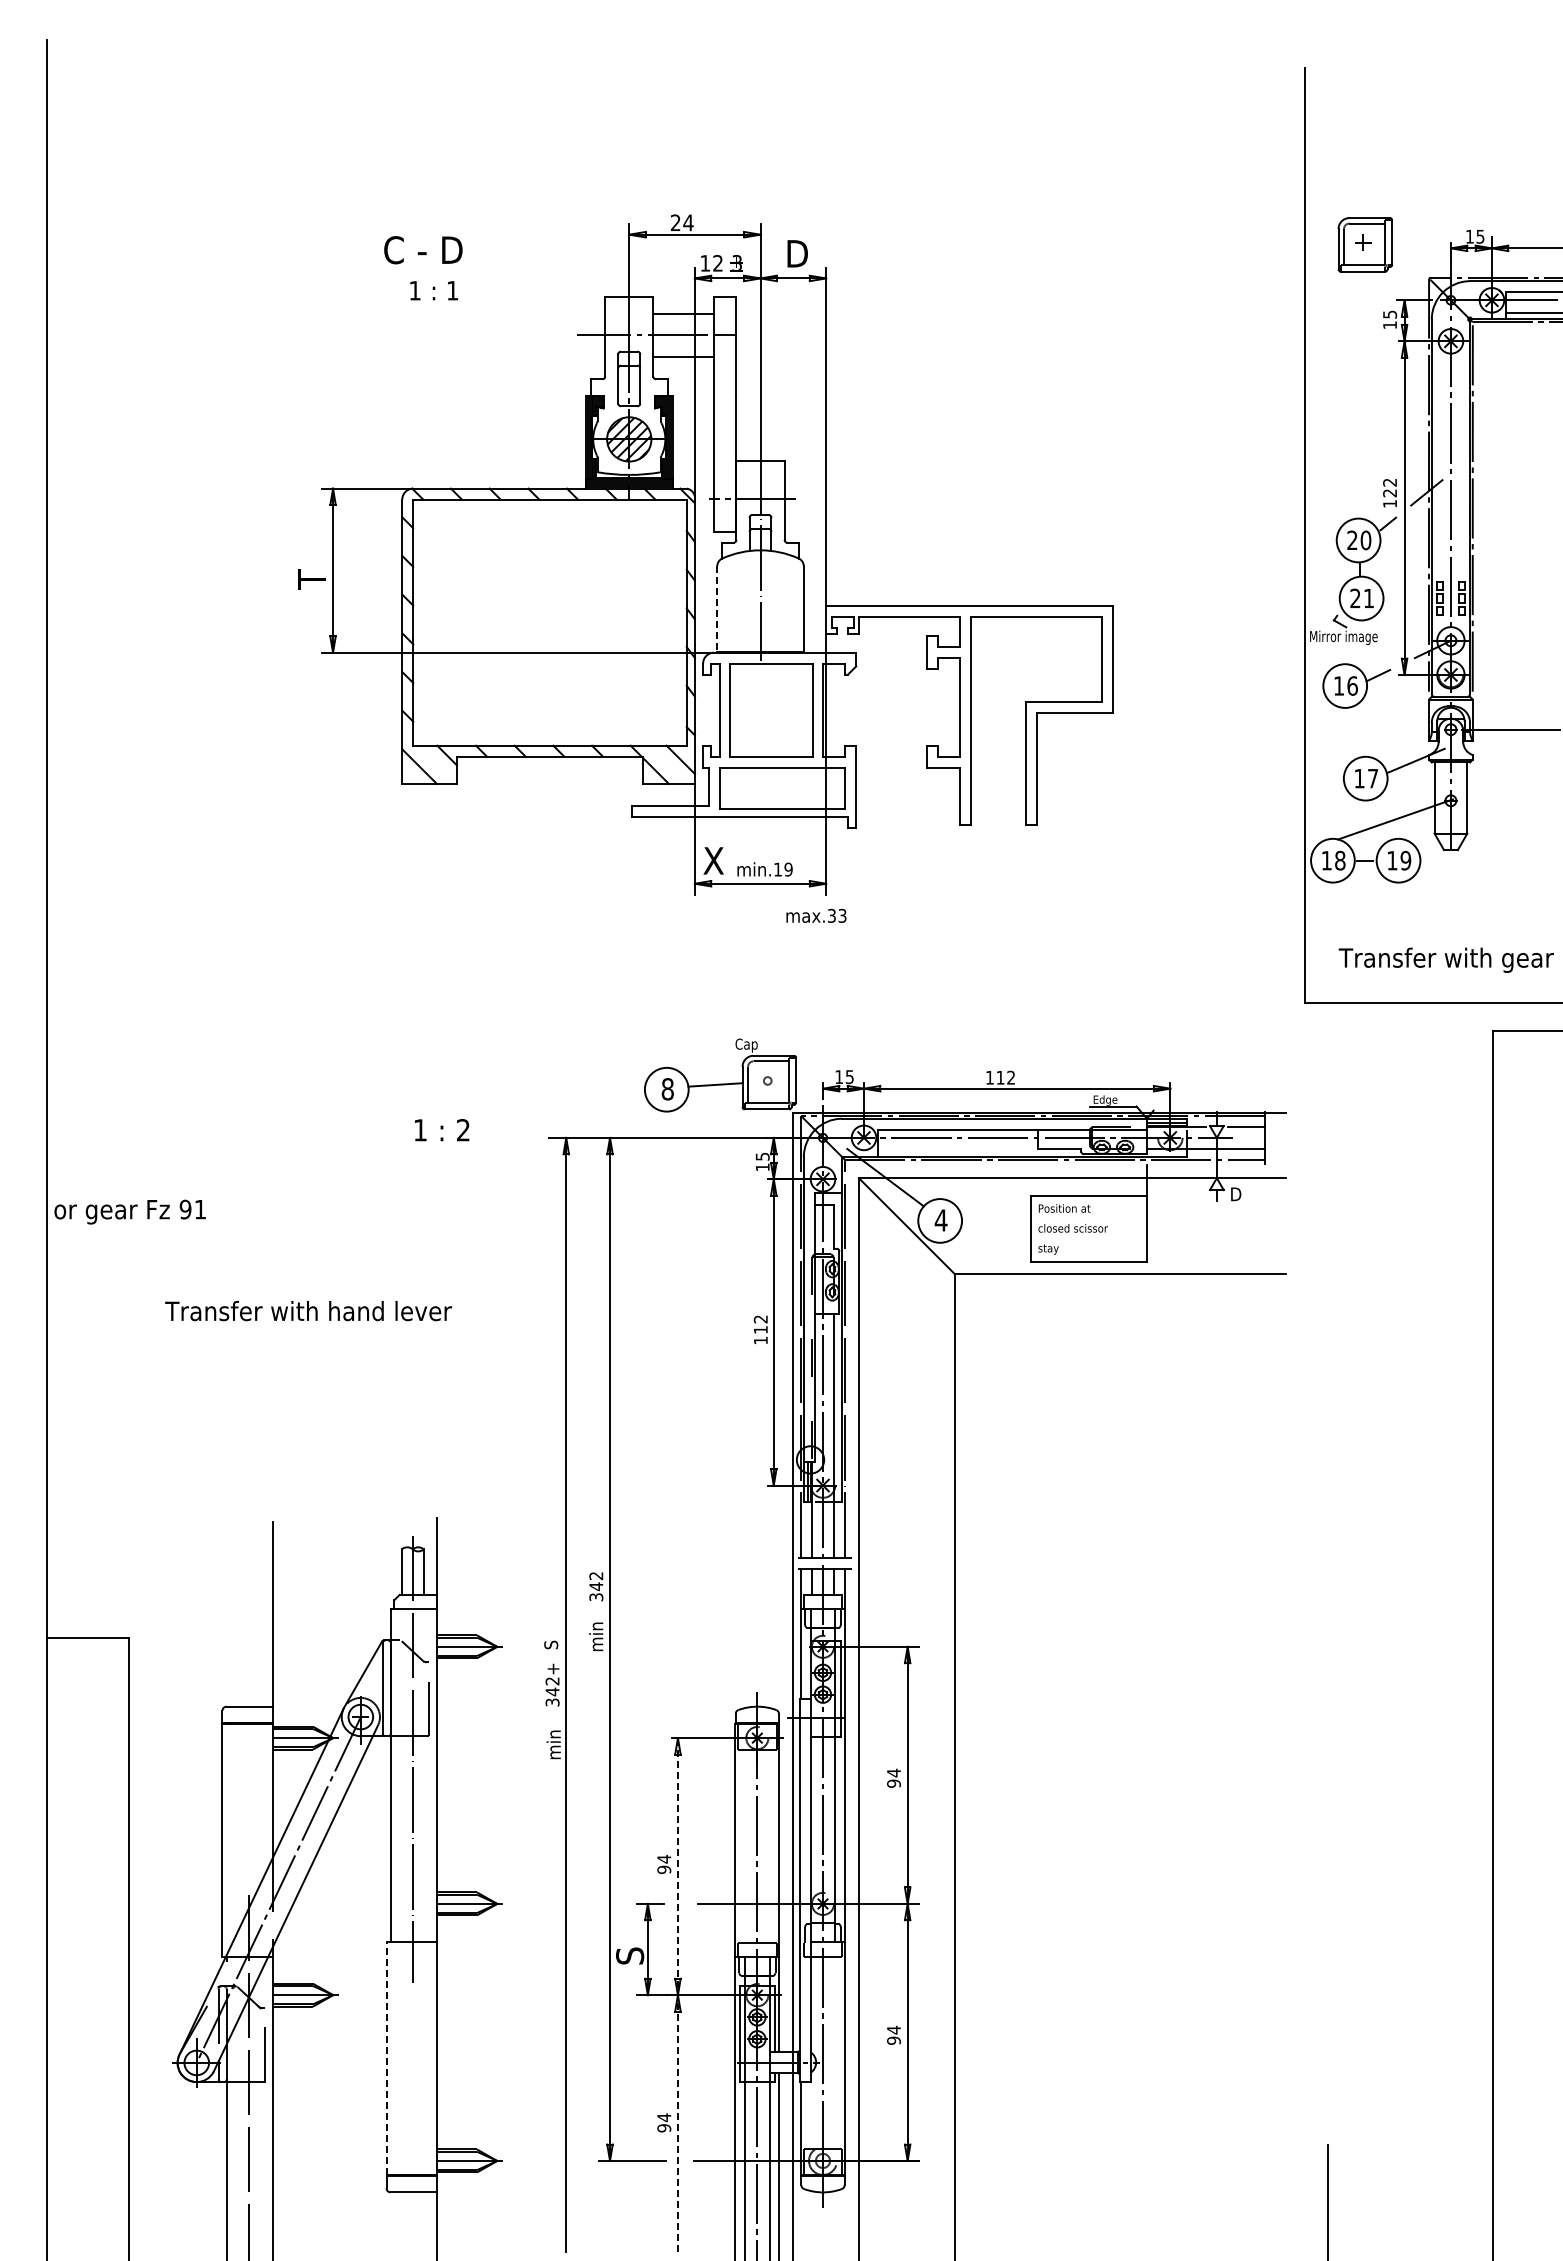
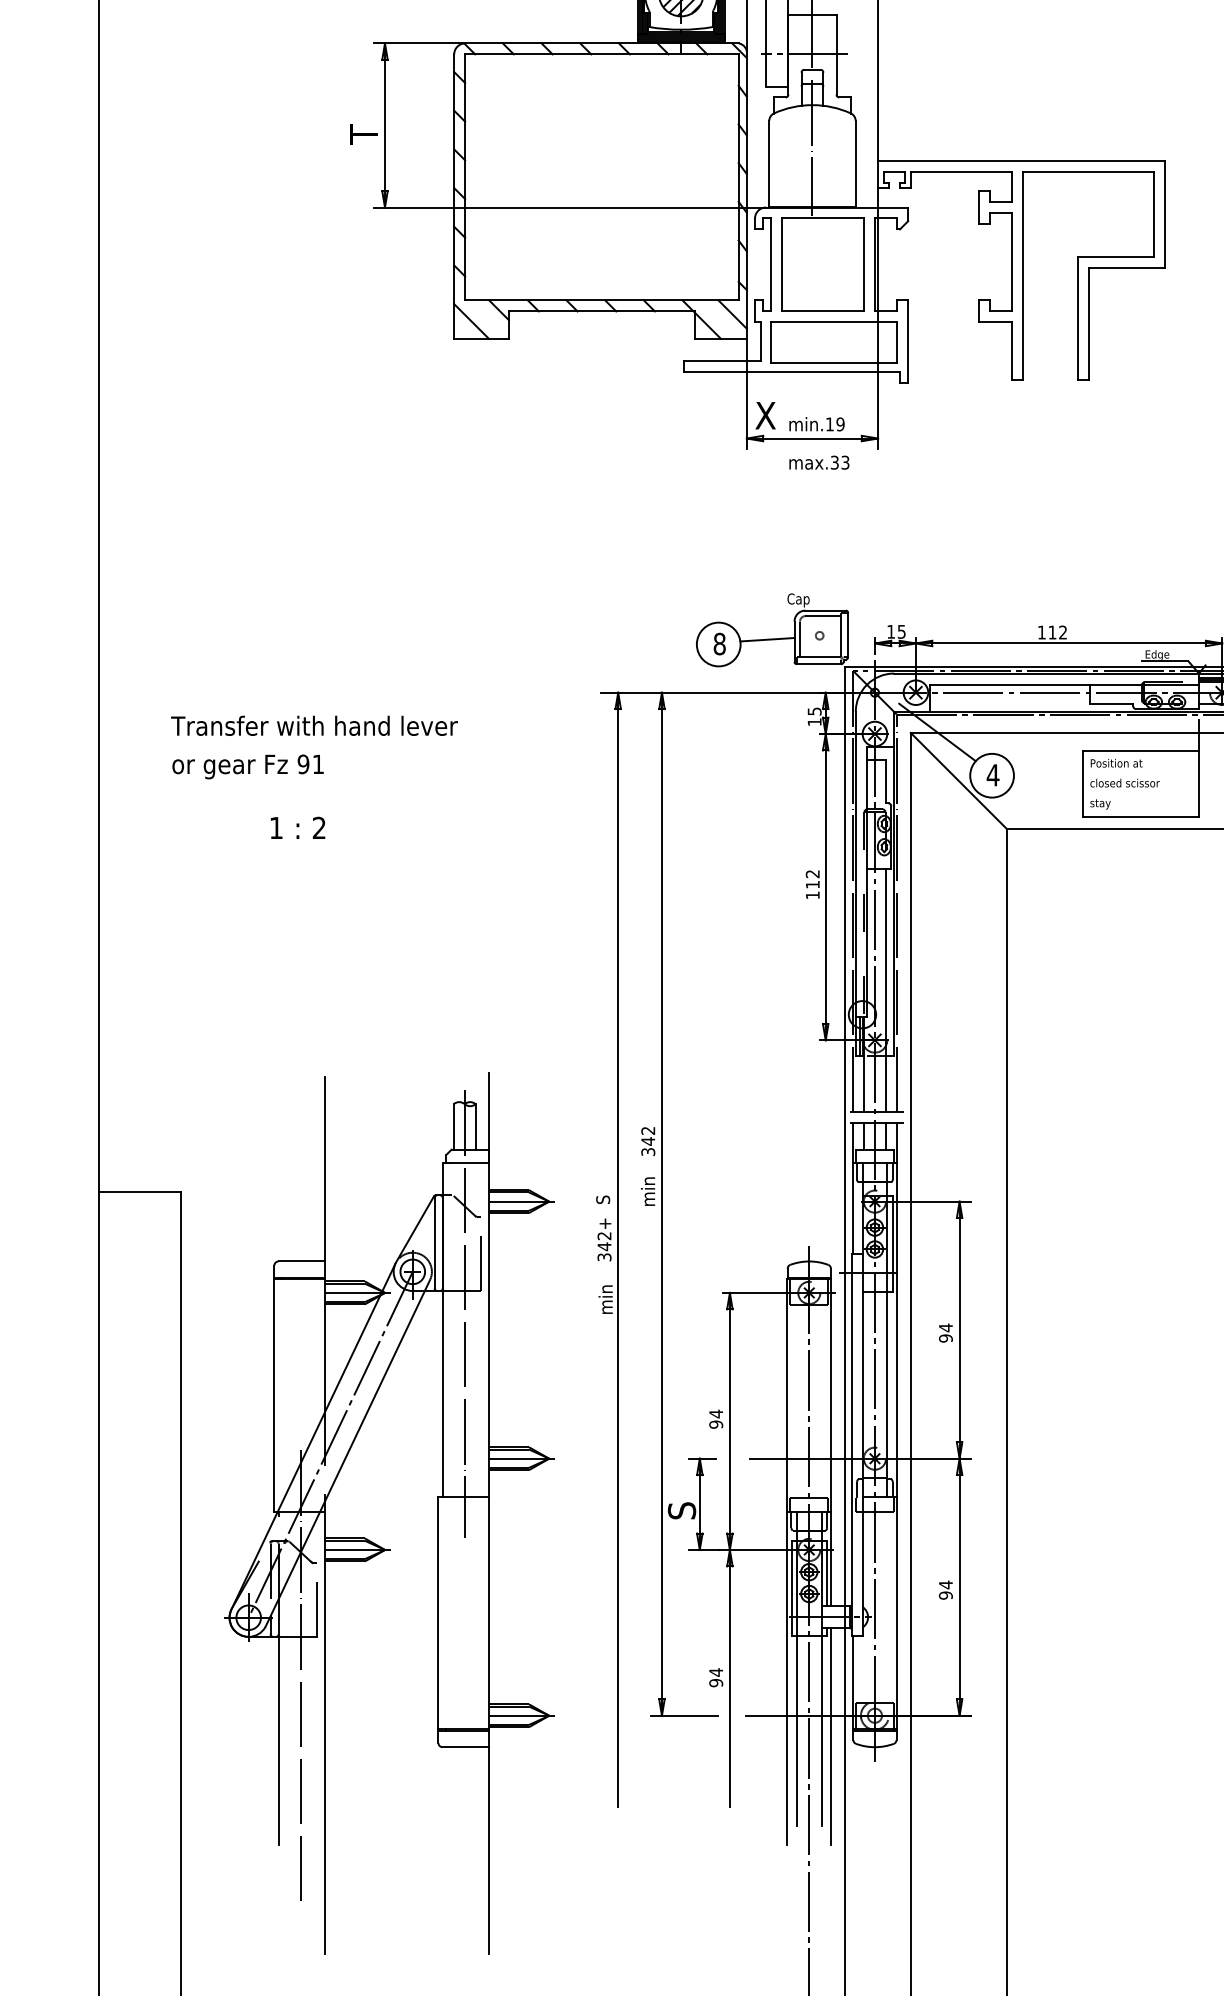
line: (717, 609) -> (769, 164), dashed -> solid
text: (816, 915) -> (819, 462), moved
text: (442, 1130) -> (298, 828), moved
text: (129, 1211) -> (247, 766), moved
text: (308, 1311) -> (314, 726), moved
line: (677, 1994) -> (729, 1549), dashed -> solid
line: (386, 2057) -> (438, 1612), dashed -> solid

